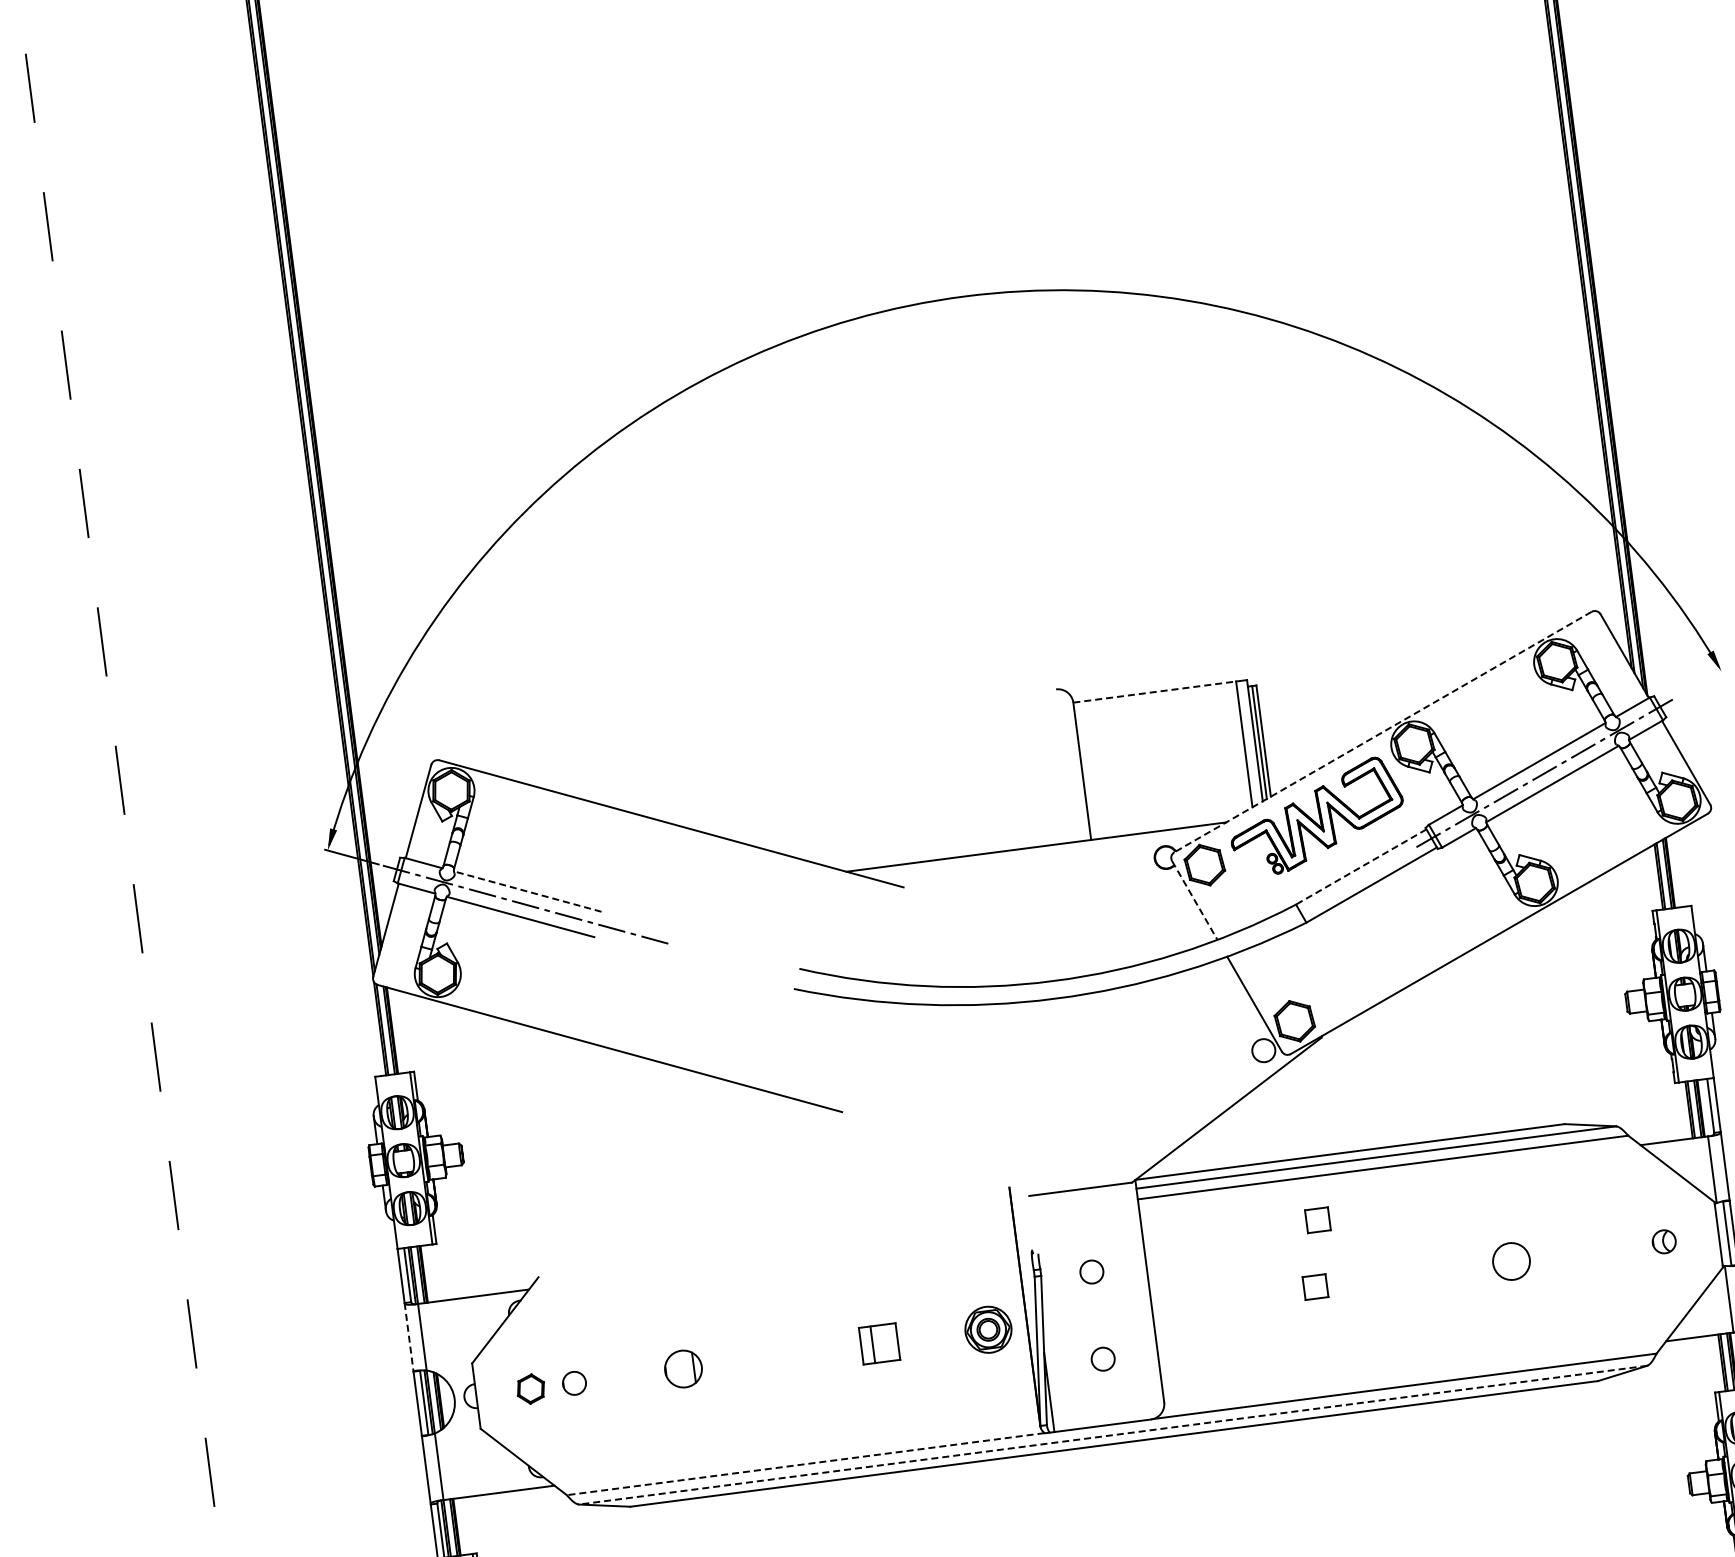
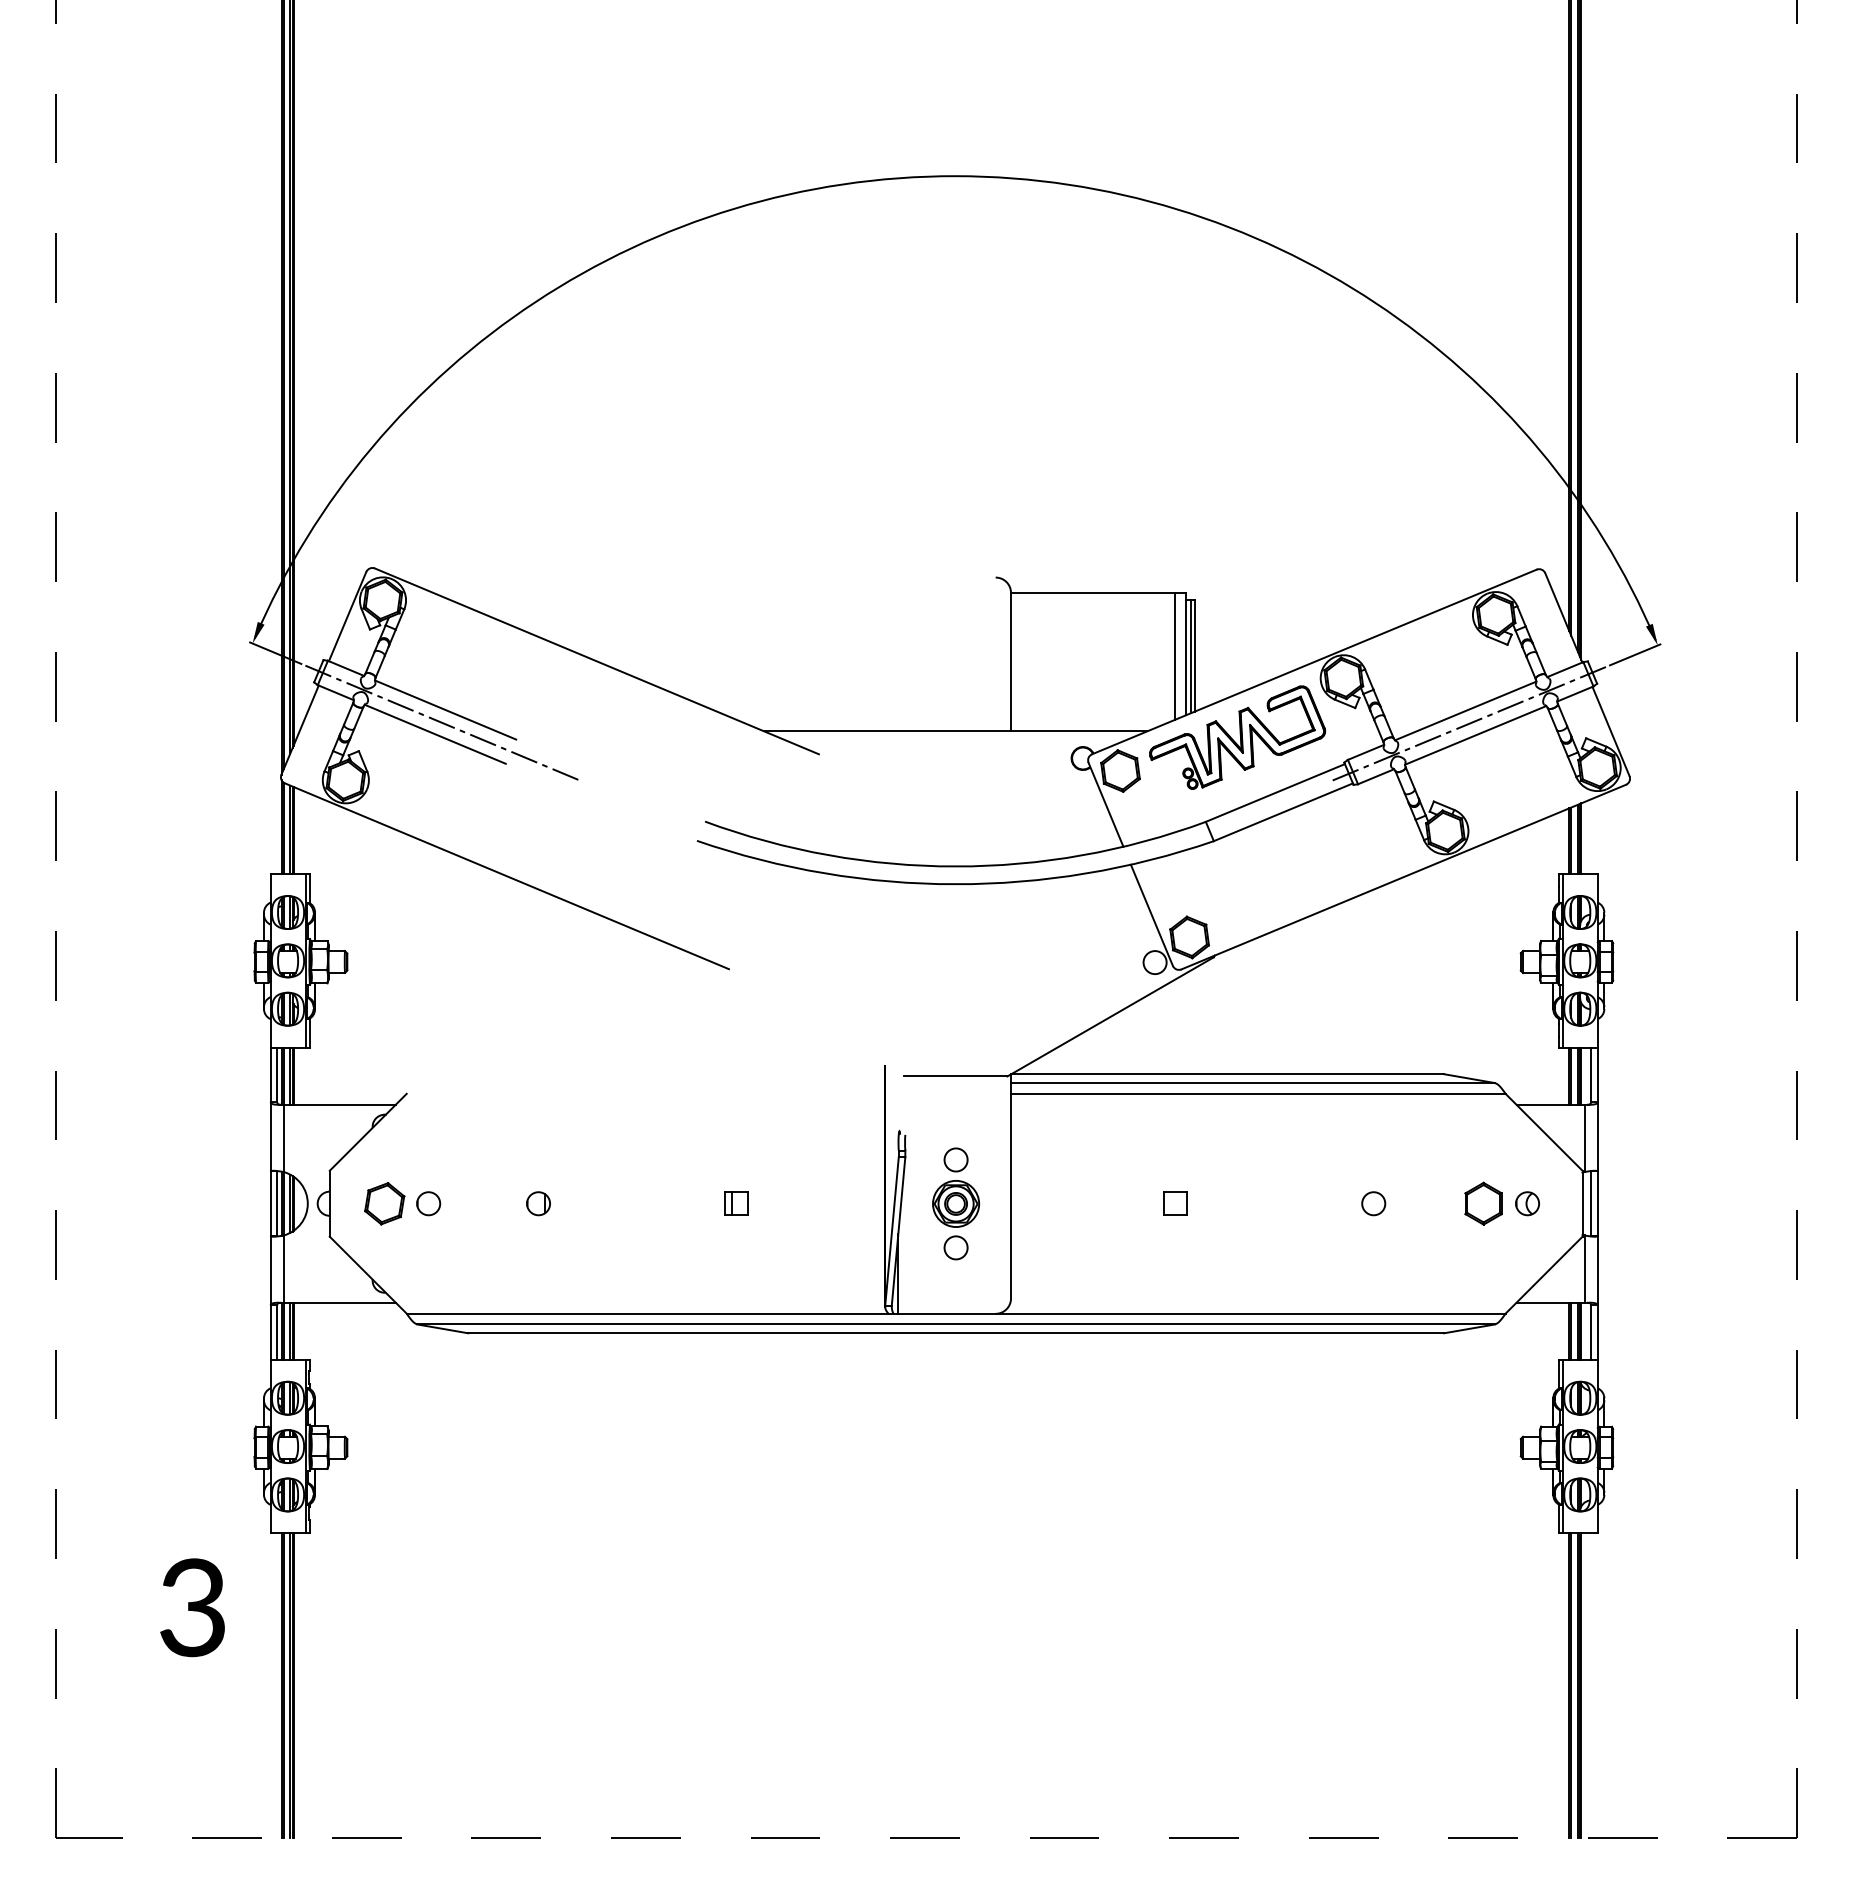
line: (1700, 683) -> (1635, 654), added
line: (1155, 691) -> (1093, 592), dashed -> solid
line: (1383, 731) -> (1314, 661), dashed -> solid
line: (1360, 867) -> (1274, 793), dashed -> solid
line: (527, 891) -> (445, 709), dashed -> solid
line: (1195, 901) -> (1106, 805), dashed -> solid
part: (1317, 1220) -> (1186, 1137), removed
part: (1620, 1247) -> (1483, 1203), added
circle: (1511, 1261) -> (1373, 1203), size x0.62
part: (987, 1329) -> (955, 1203), moved
line: (408, 1337) -> (270, 1136), dashed -> solid
part: (879, 1343) -> (736, 1203), size x0.62
part: (683, 1368) -> (538, 1203), size x0.62
part: (530, 1388) -> (384, 1203), size x1.43
line: (1113, 1435) -> (956, 1324), dashed -> solid
line: (805, 1464) -> (647, 1313), dashed -> solid

